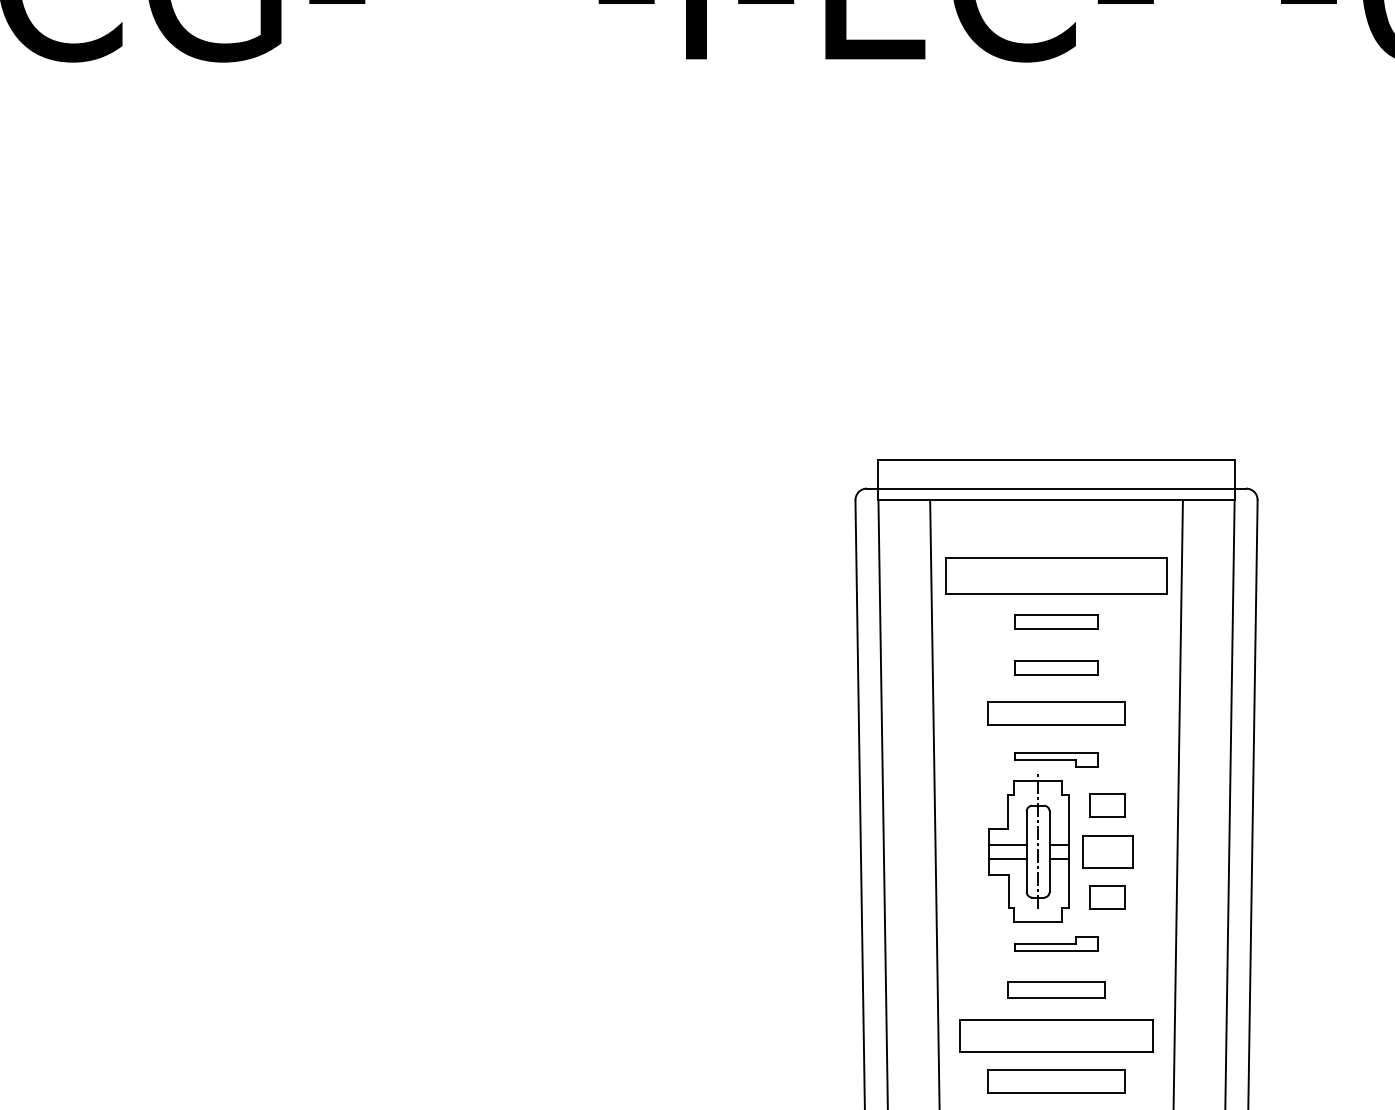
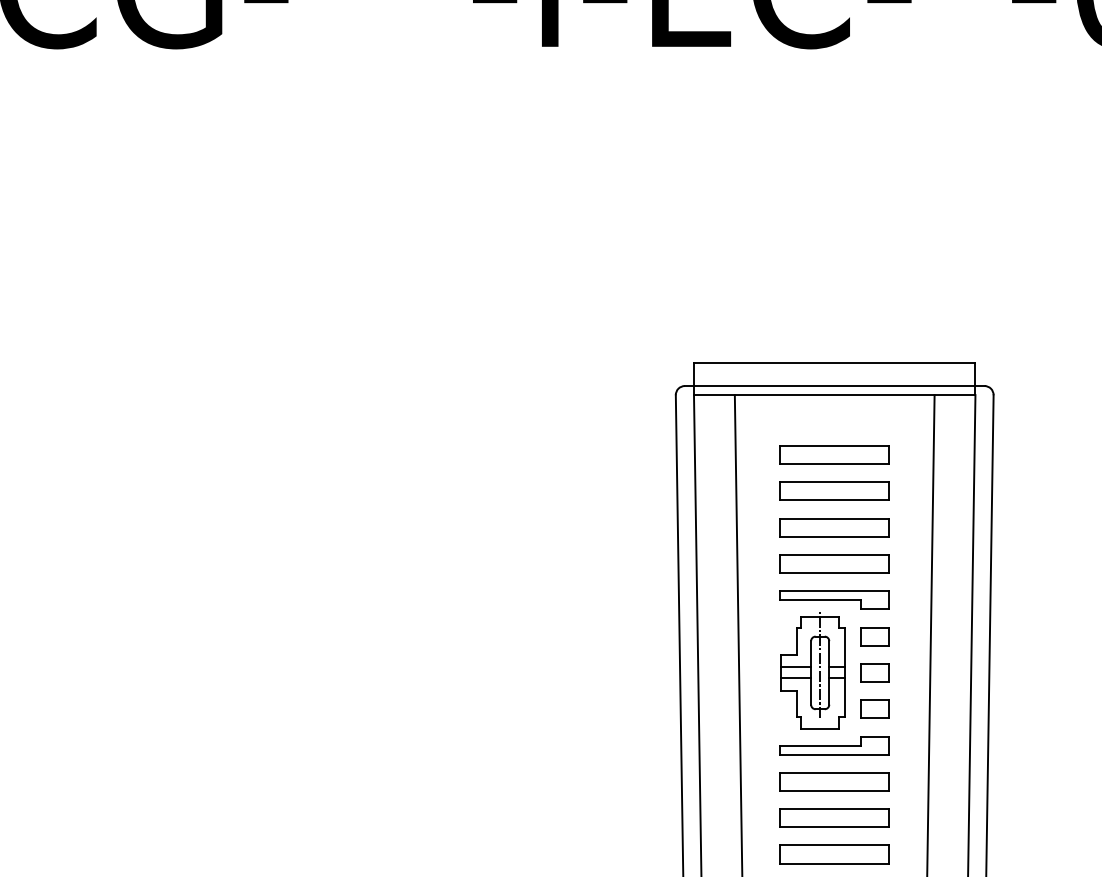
part: (1056, 575) -> (834, 454), size x0.62
part: (1056, 620) -> (834, 490), size x1.67
part: (1056, 667) -> (834, 527), size x1.67
part: (1056, 758) -> (834, 599), size x1.67
part: (1106, 851) -> (874, 672), size x0.71
part: (1056, 943) -> (834, 745), size x1.67
part: (1056, 989) -> (834, 781), size x1.43
part: (1056, 1034) -> (834, 817), size x0.71

